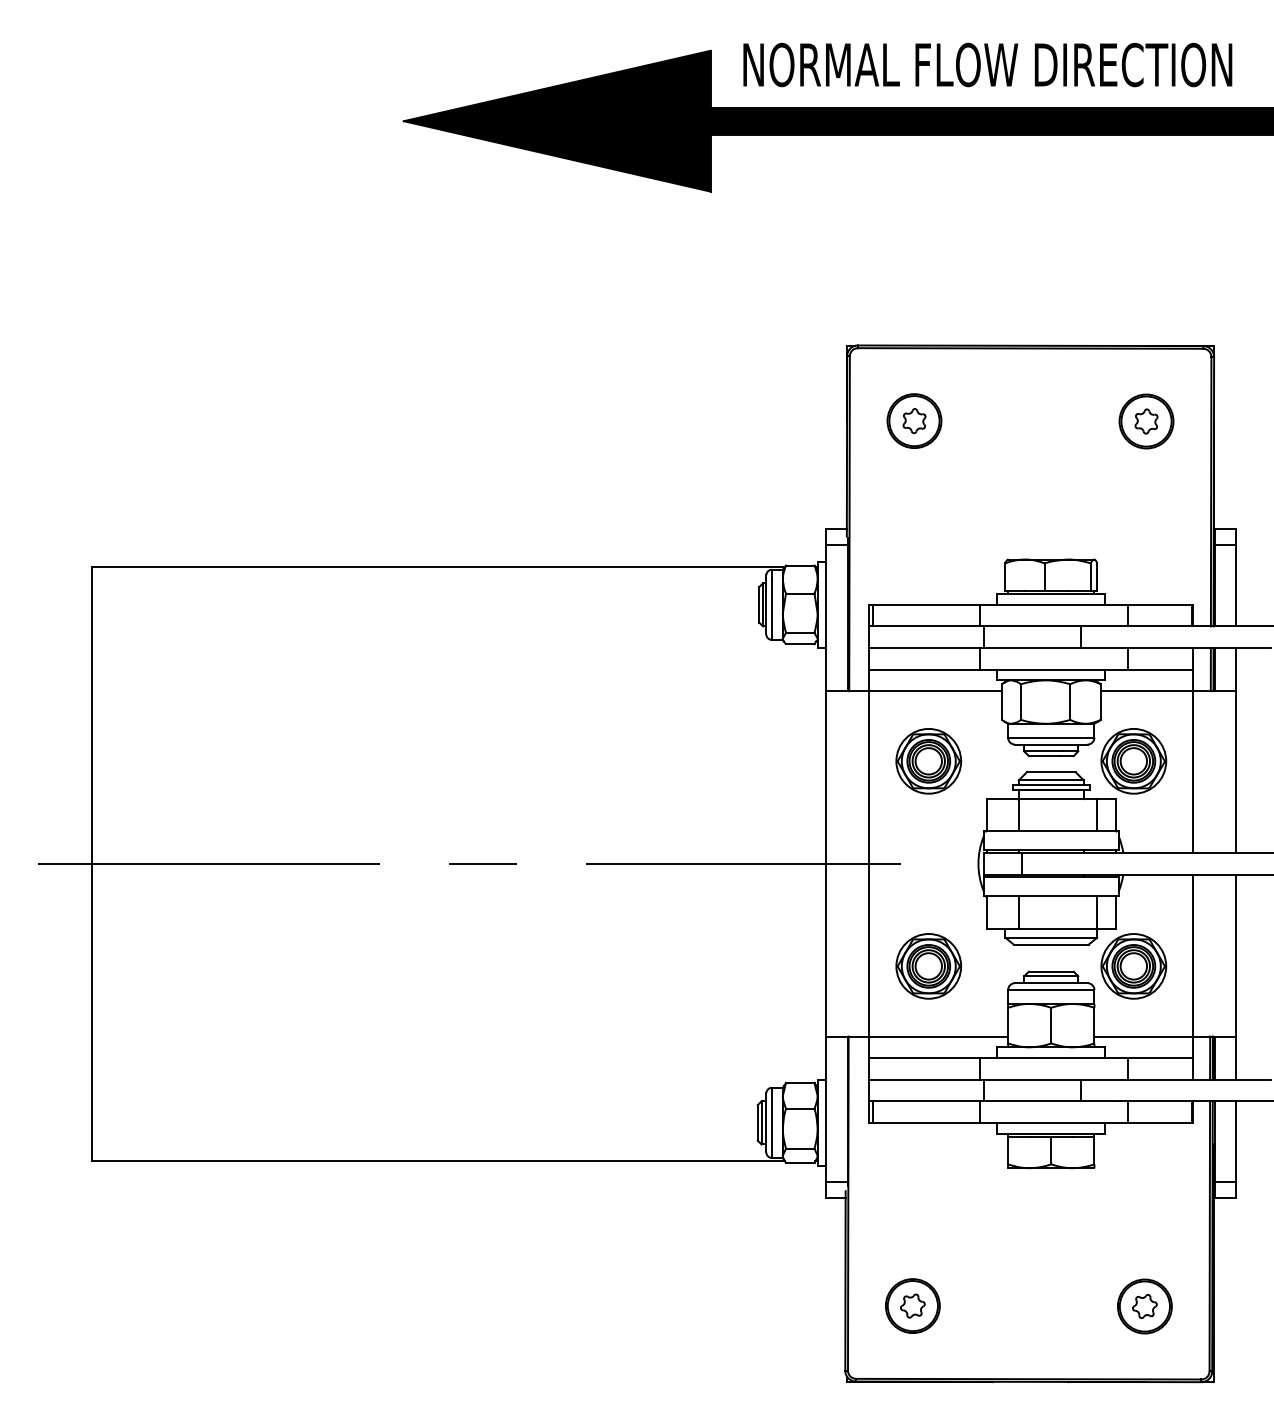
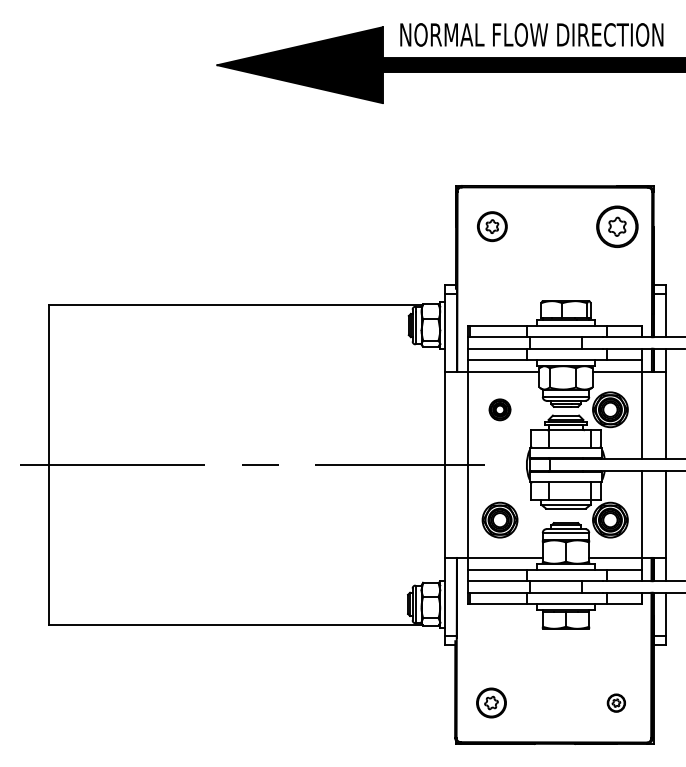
part: (1145, 420) -> (616, 226), size x1.4
part: (927, 760) -> (499, 409), size x0.6
part: (1145, 1305) -> (616, 702), size x0.6

